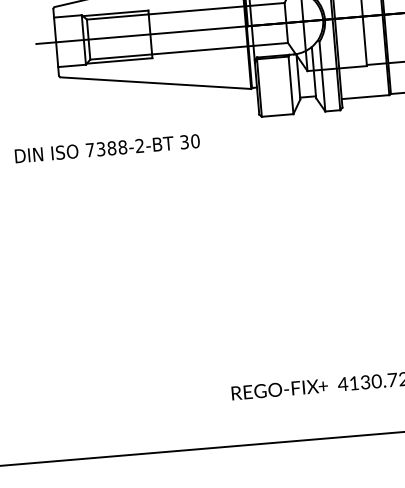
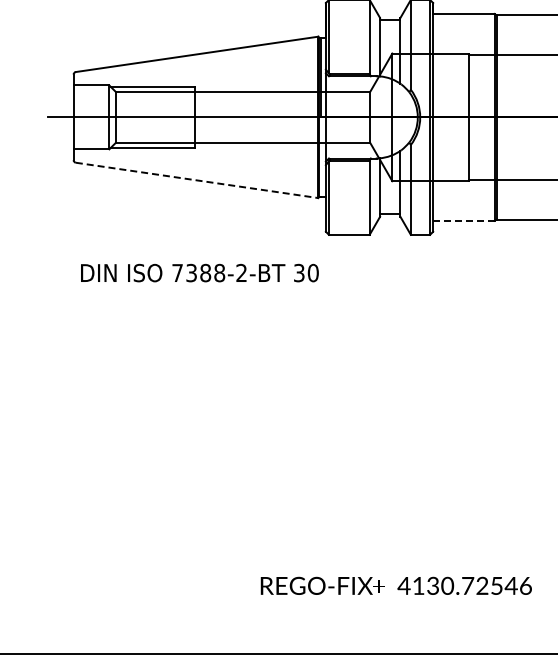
line: (156, 83) -> (197, 180), solid -> dashed
line: (365, 96) -> (463, 220), solid -> dashed
text: (107, 148) -> (199, 272), moved

